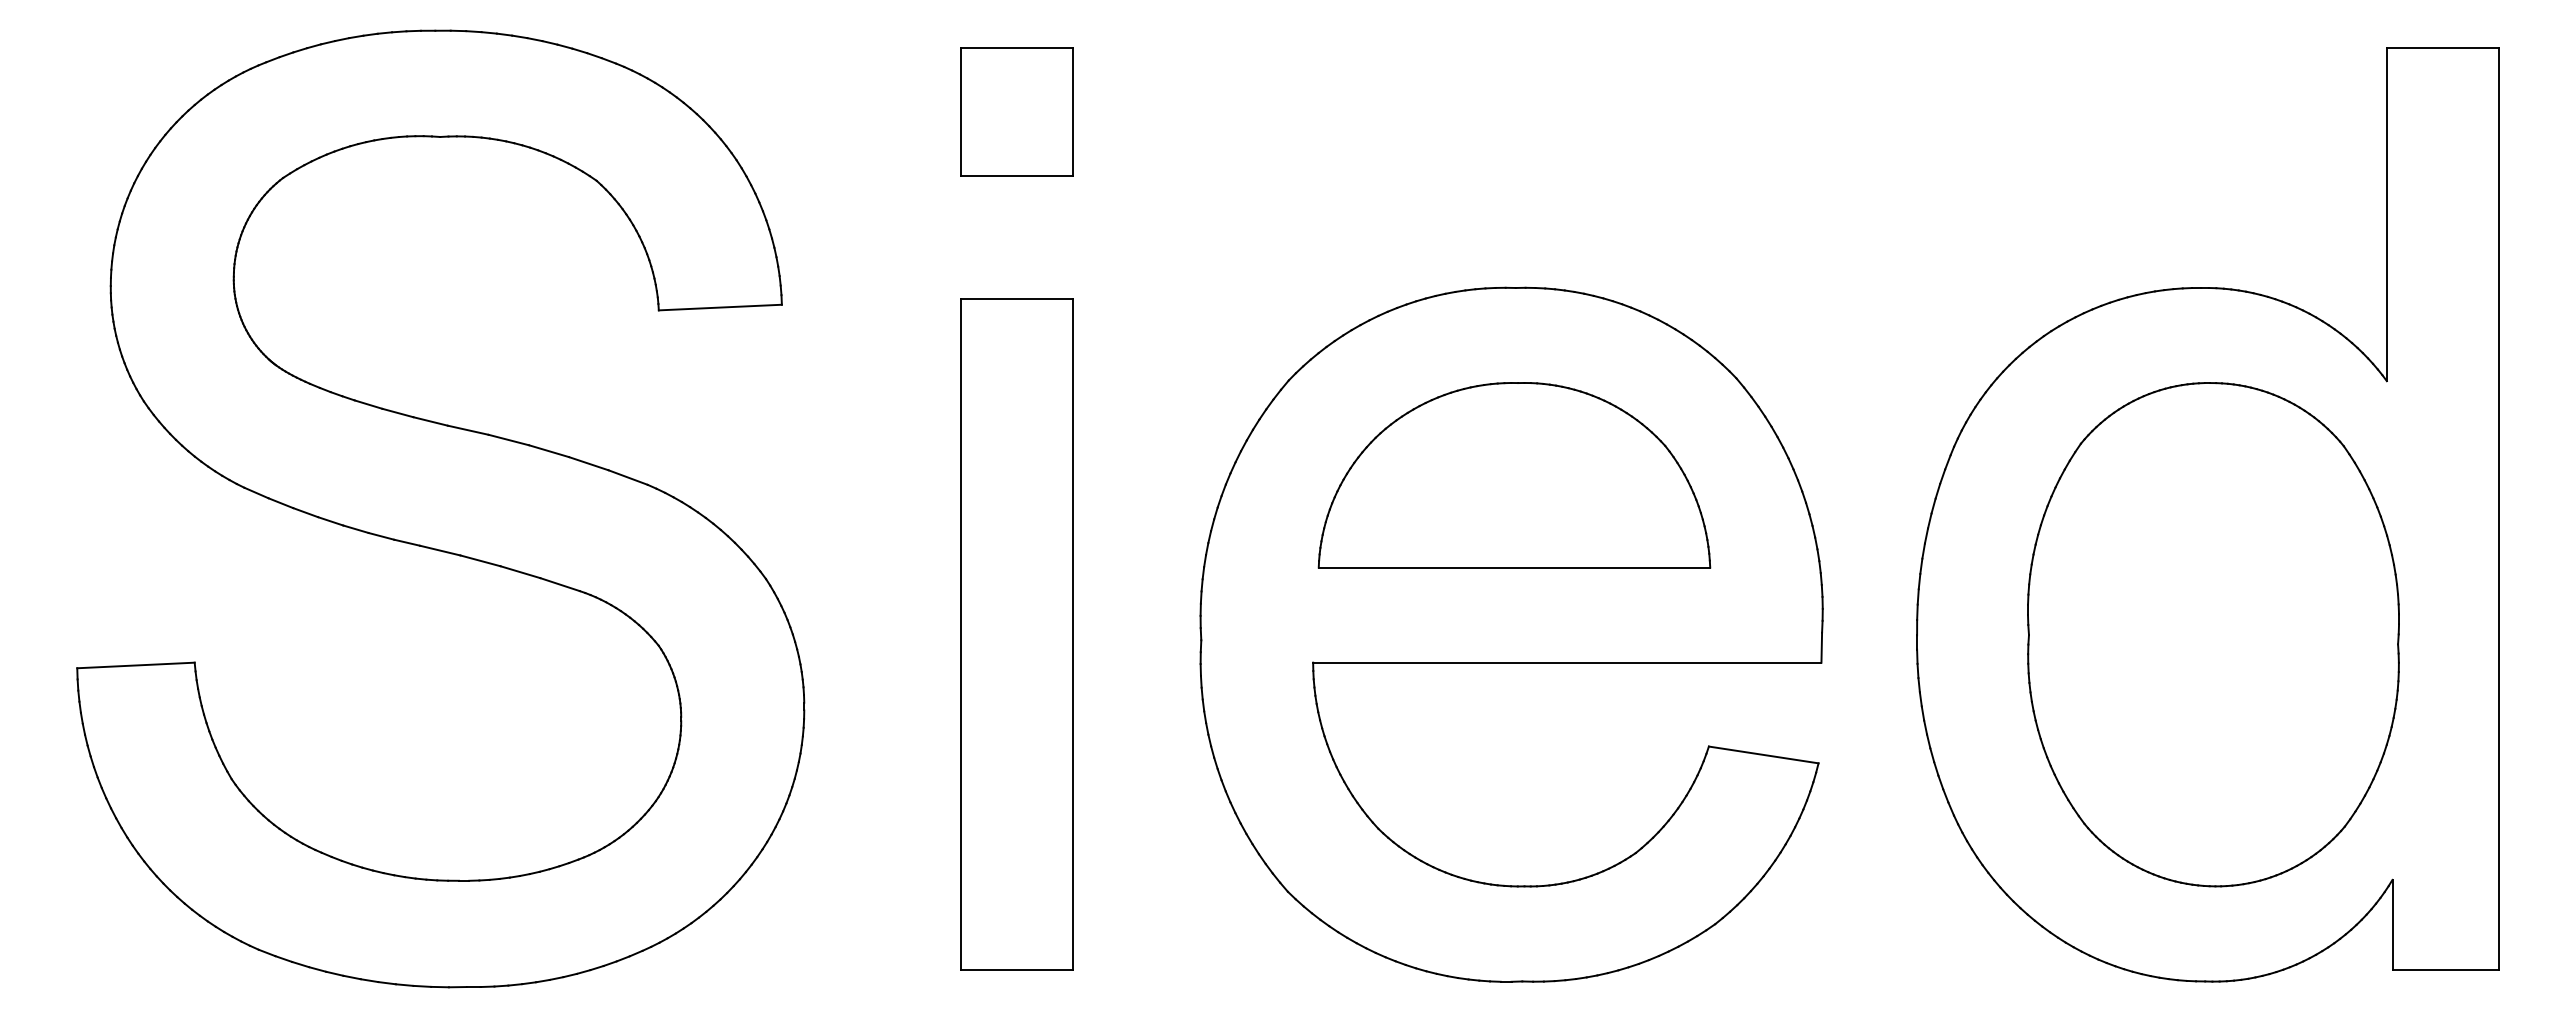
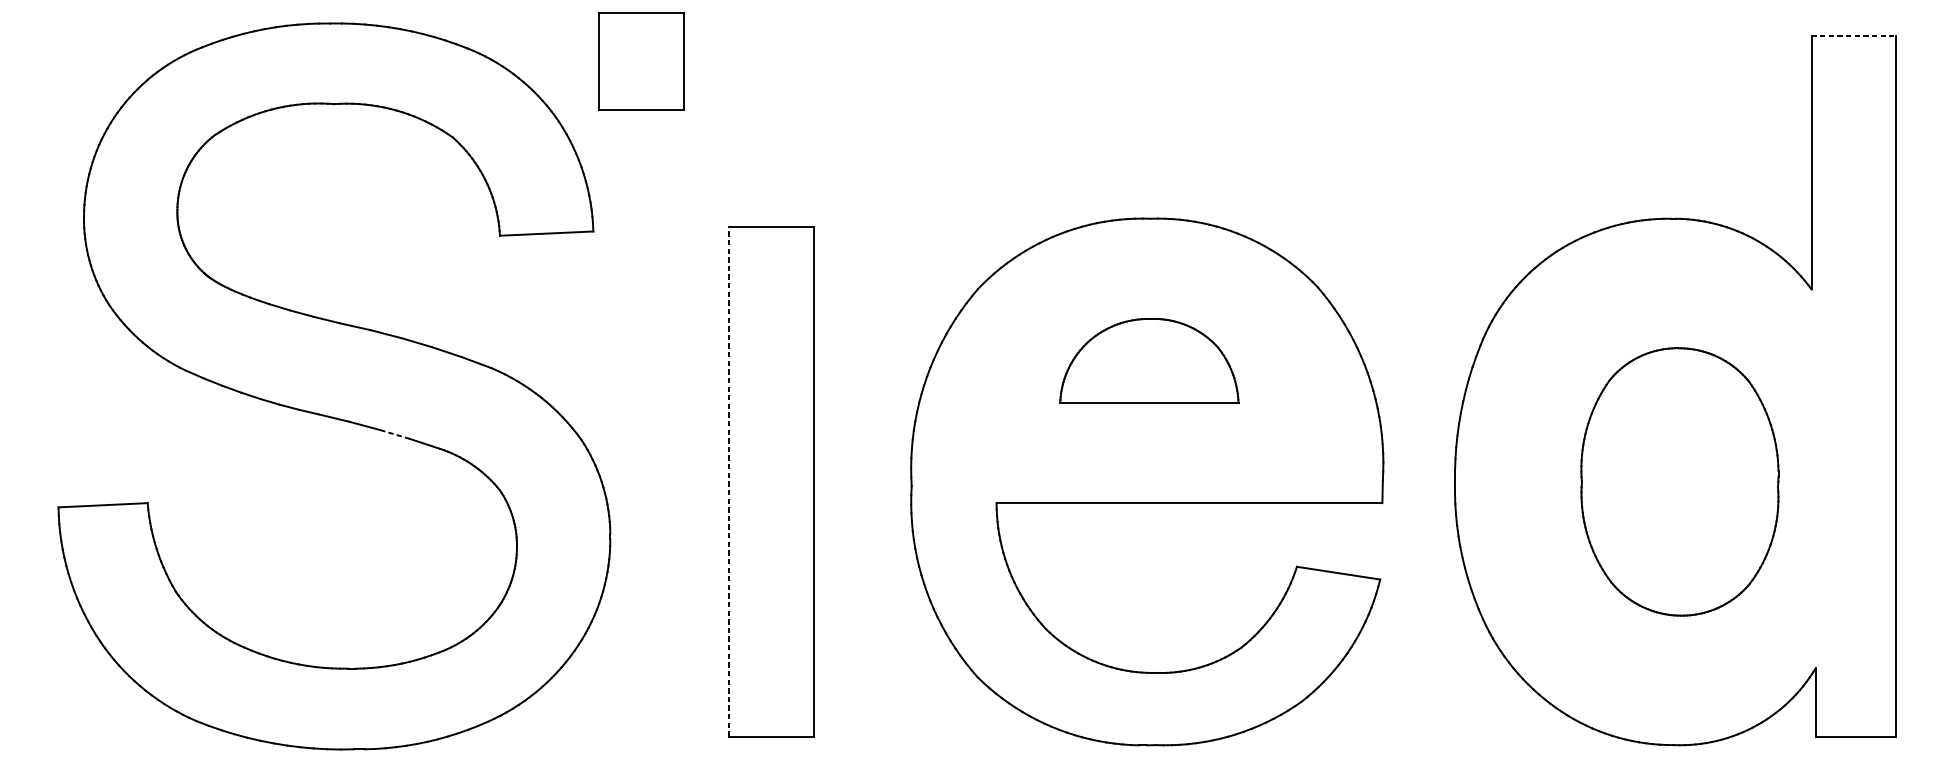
line: (2442, 47) -> (1853, 36), solid -> dashed
part: (1016, 111) -> (641, 61), moved
part: (1514, 475) -> (1149, 361), size x0.6
line: (520, 572) -> (394, 434), solid -> dashed
line: (960, 634) -> (728, 481), solid -> dashed
part: (2213, 634) -> (1679, 481), size x0.7

